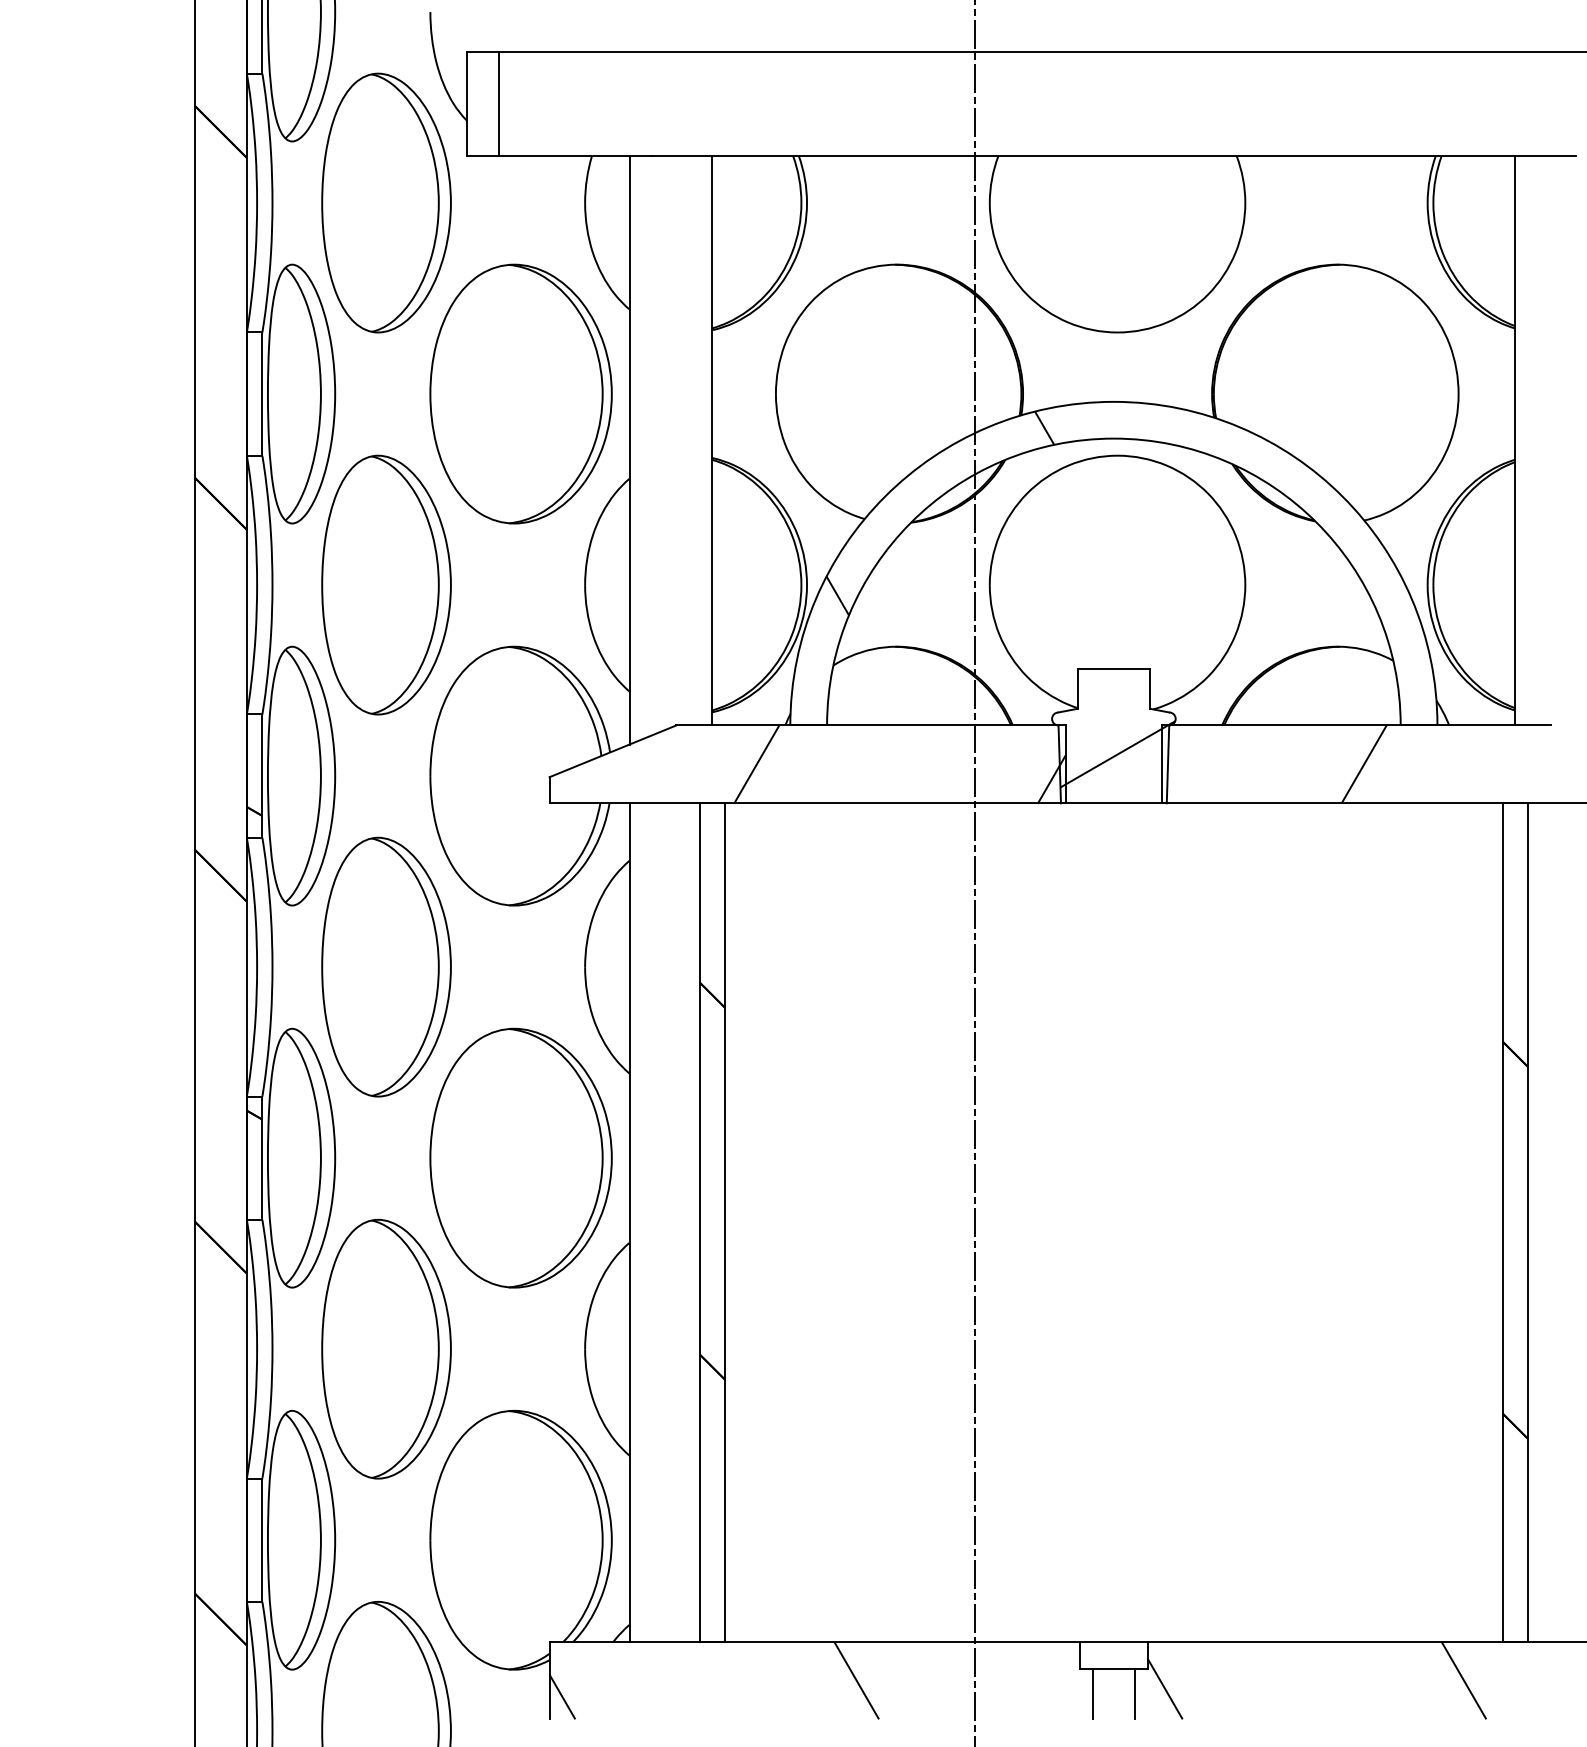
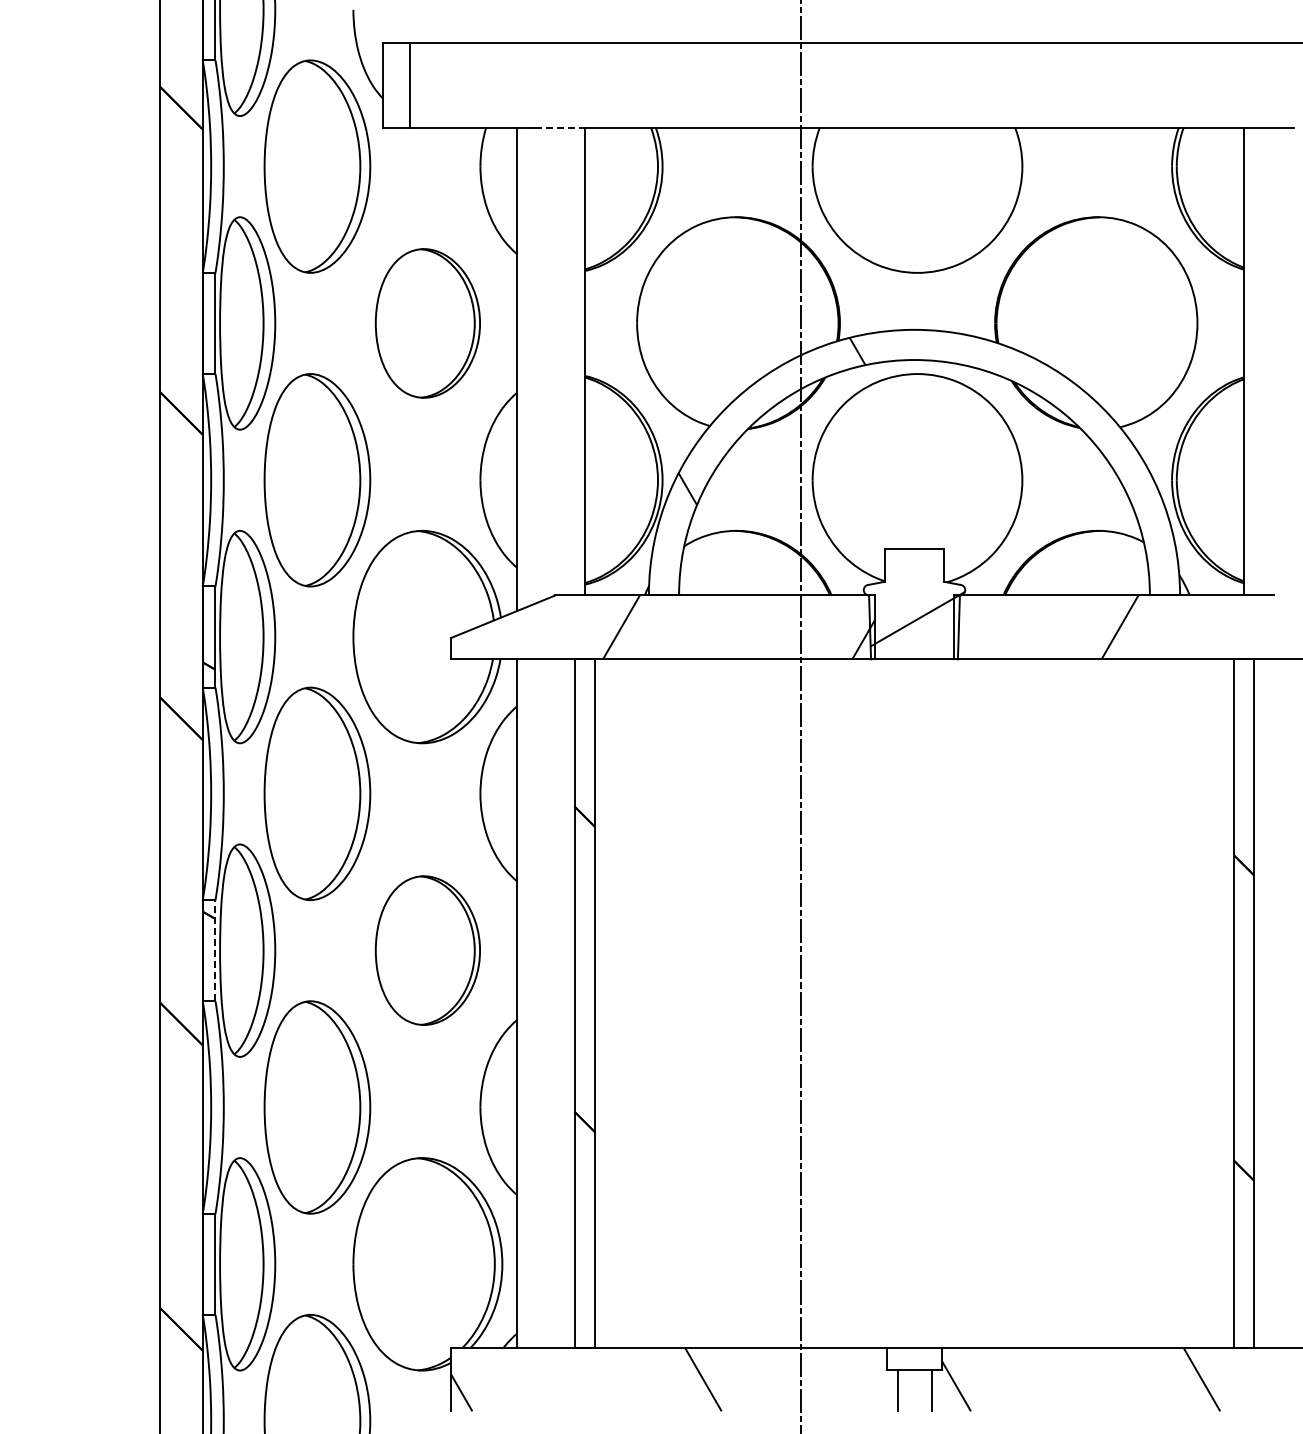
line: (682, 155) -> (560, 127), solid -> dashed
part: (520, 394) -> (427, 323), size x0.7
line: (262, 1157) -> (215, 950), solid -> dashed
part: (520, 1157) -> (427, 950), size x0.7

